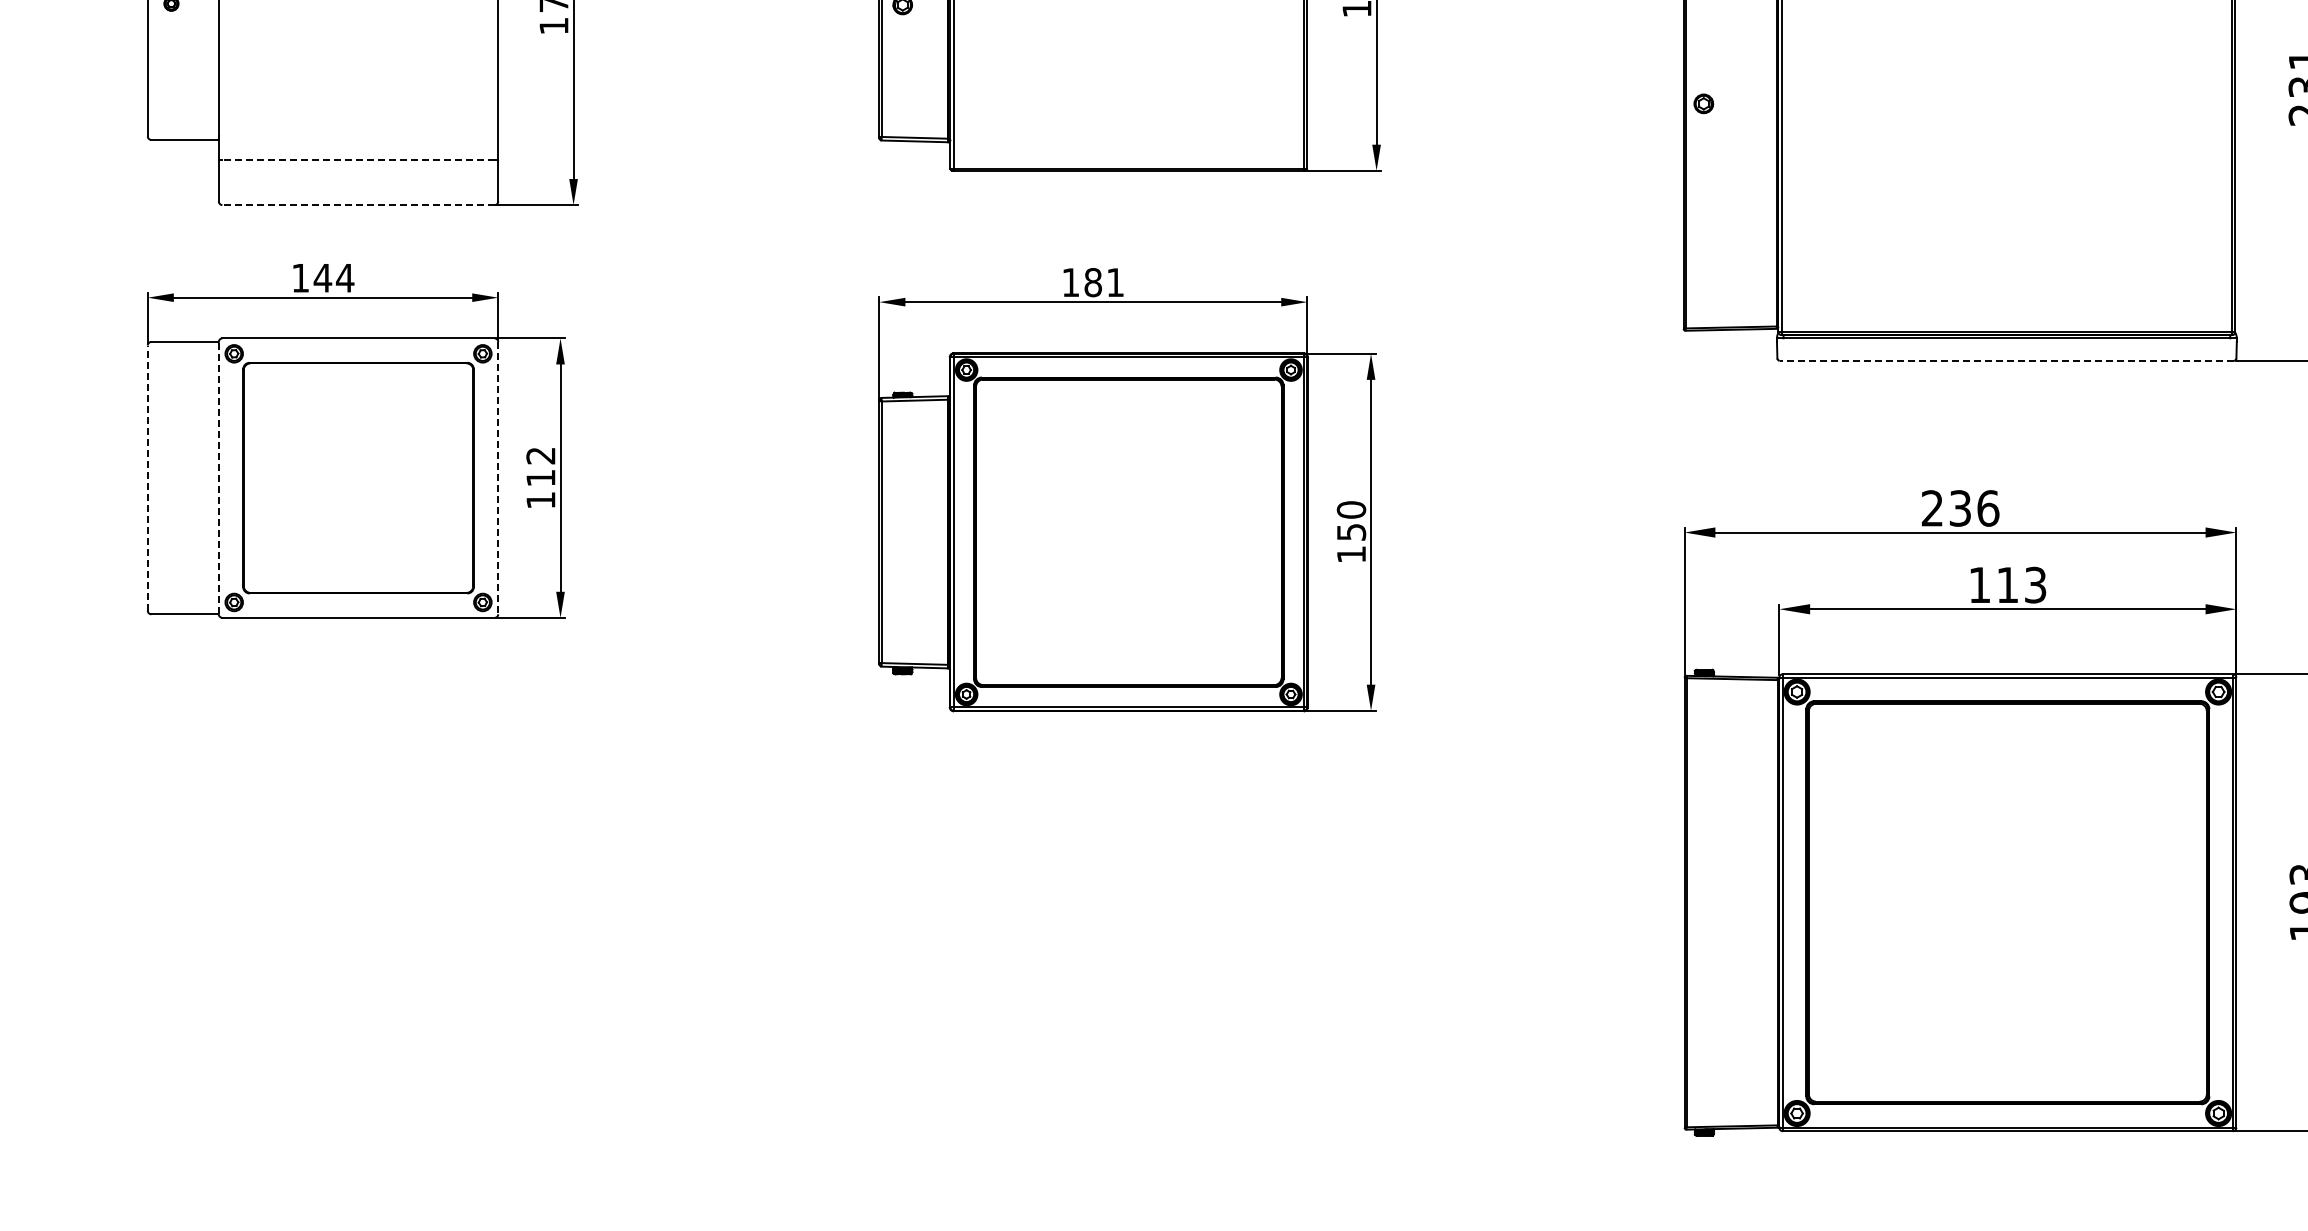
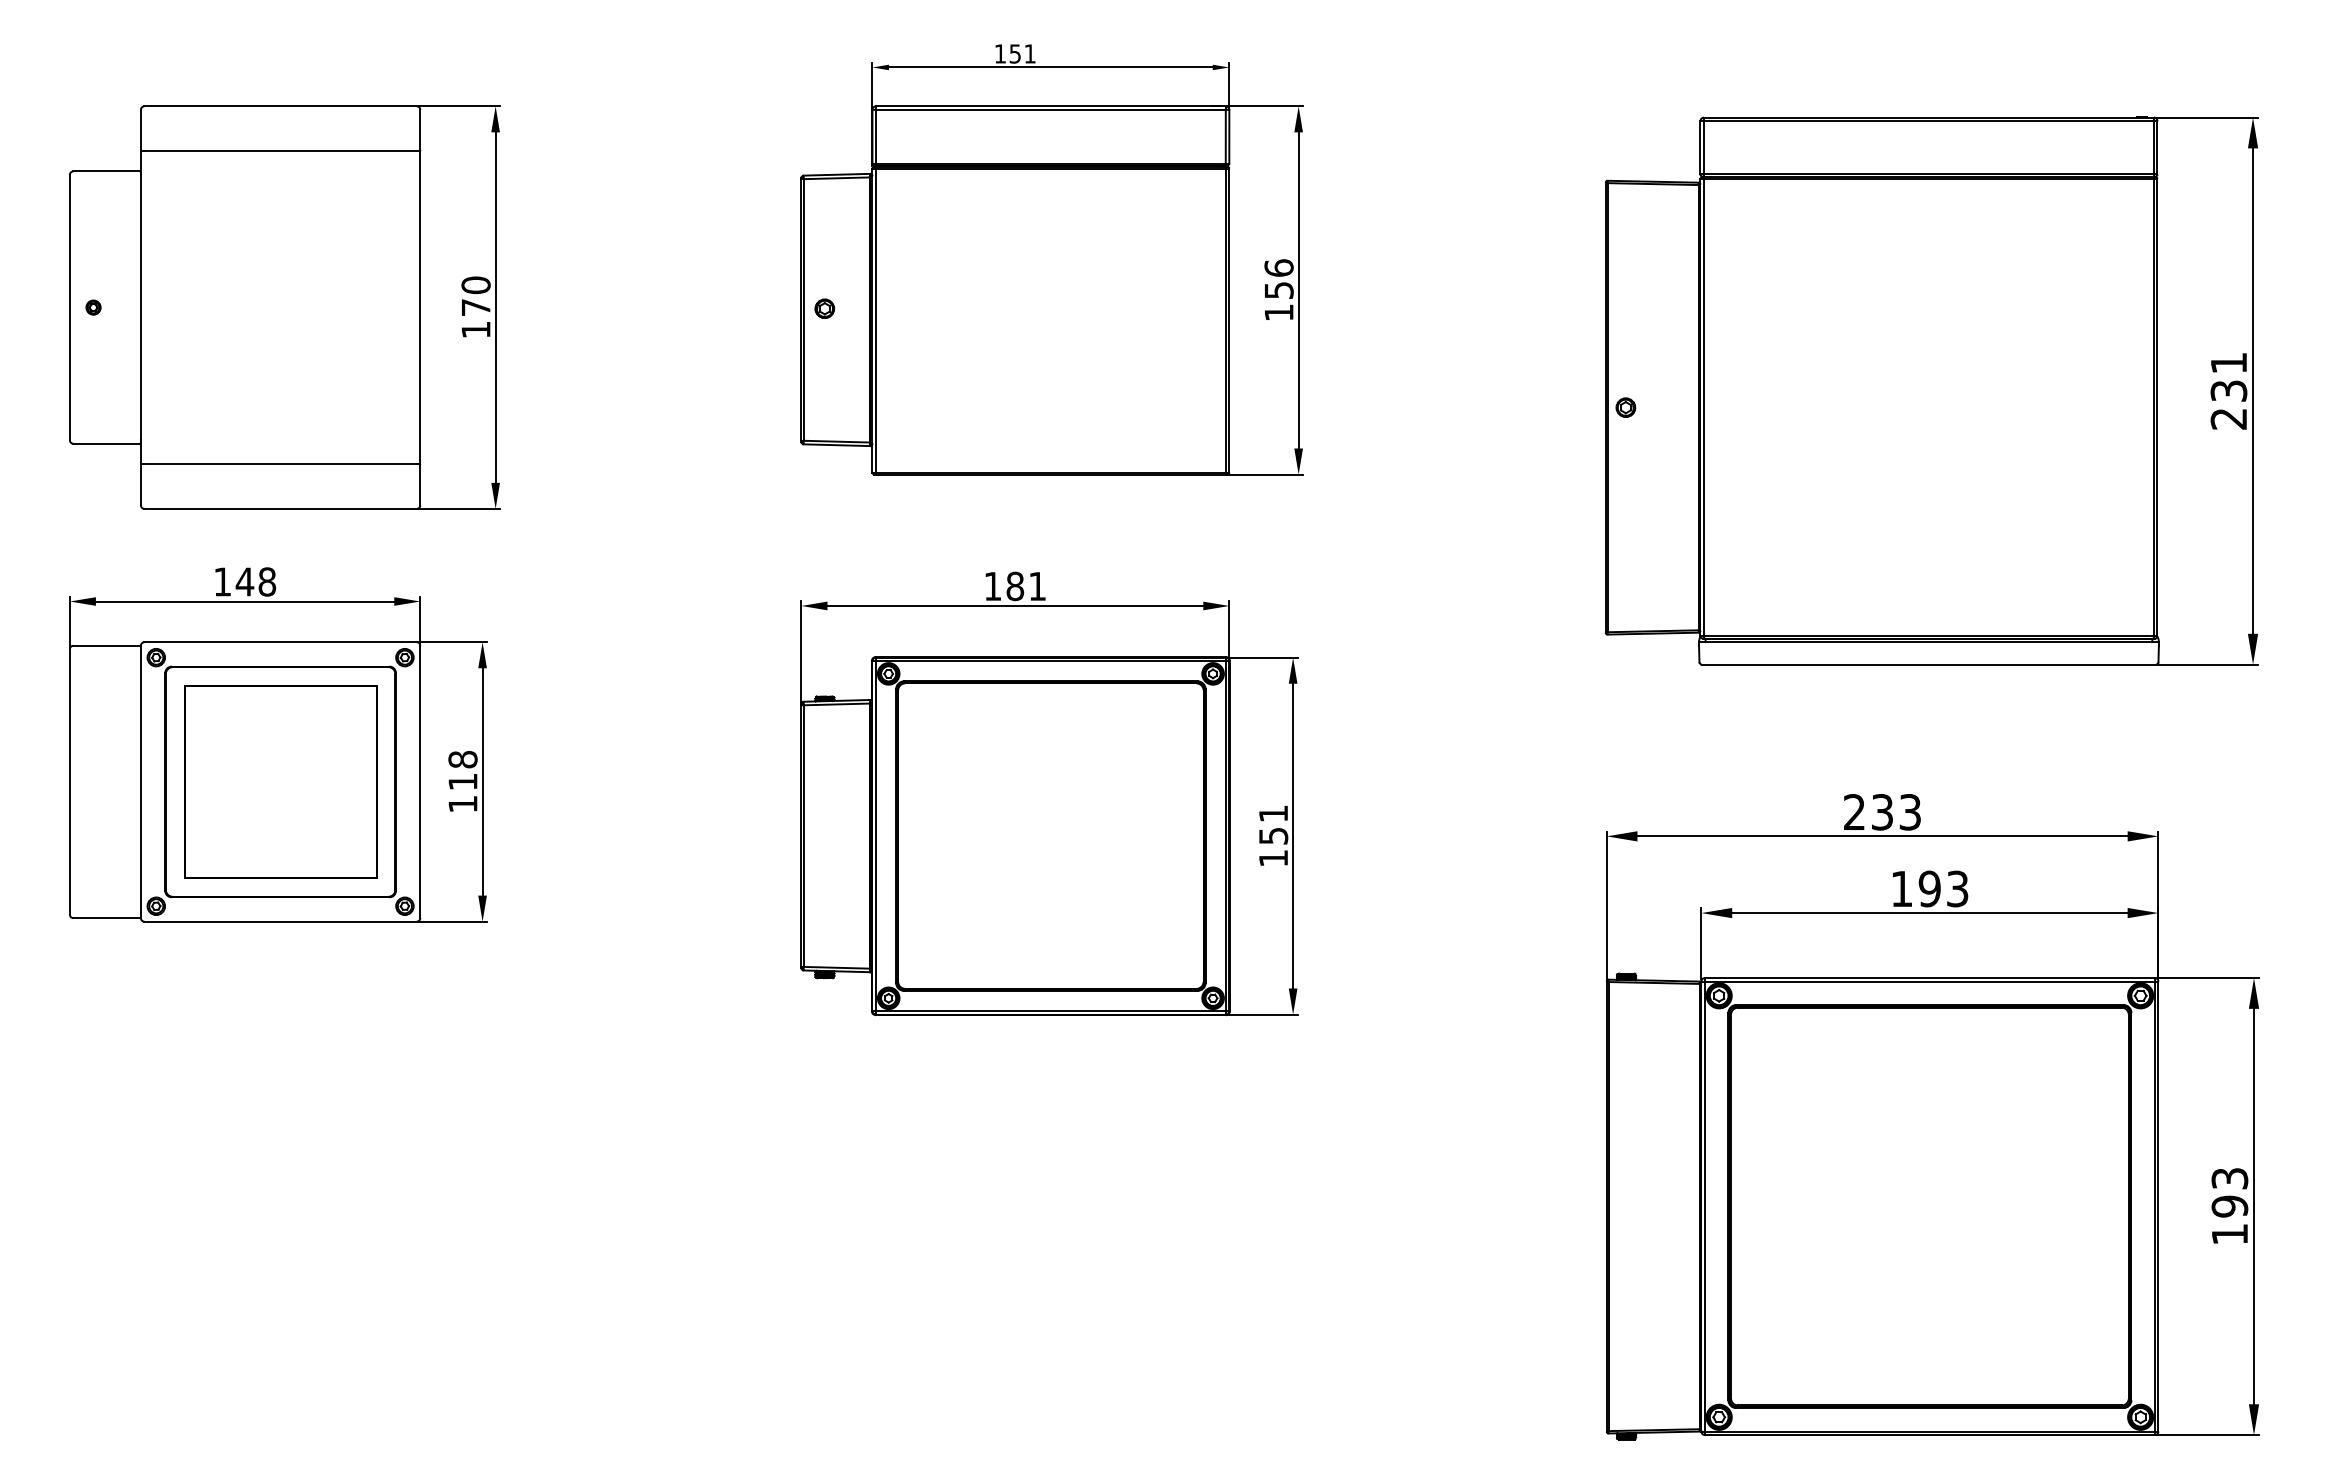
line: (358, 159) -> (280, 463), dashed -> solid
line: (358, 204) -> (280, 508), dashed -> solid
text: (345, 277) -> (267, 581), 144 -> 148
line: (2006, 360) -> (1928, 664), dashed -> solid
text: (540, 455) -> (462, 759), 112 -> 118
line: (147, 477) -> (69, 781), dashed -> solid
line: (218, 477) -> (140, 781), dashed -> solid
part: (358, 477) -> (280, 781), added
line: (498, 478) -> (420, 782), dashed -> solid
text: (1988, 508) -> (1910, 812), 236 -> 233
text: (1351, 509) -> (1273, 813), 150 -> 151
text: (2007, 584) -> (1929, 888), 113 -> 193

